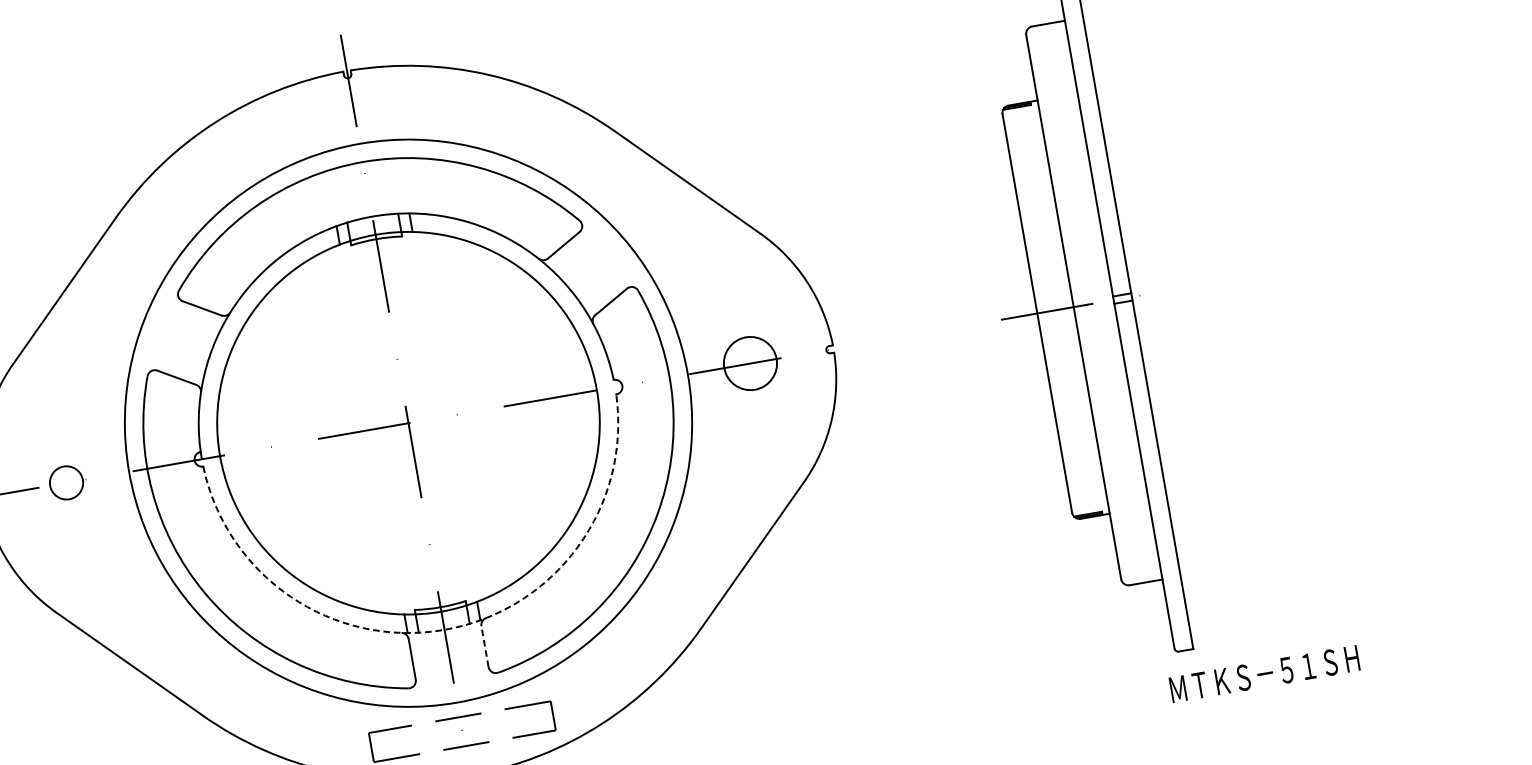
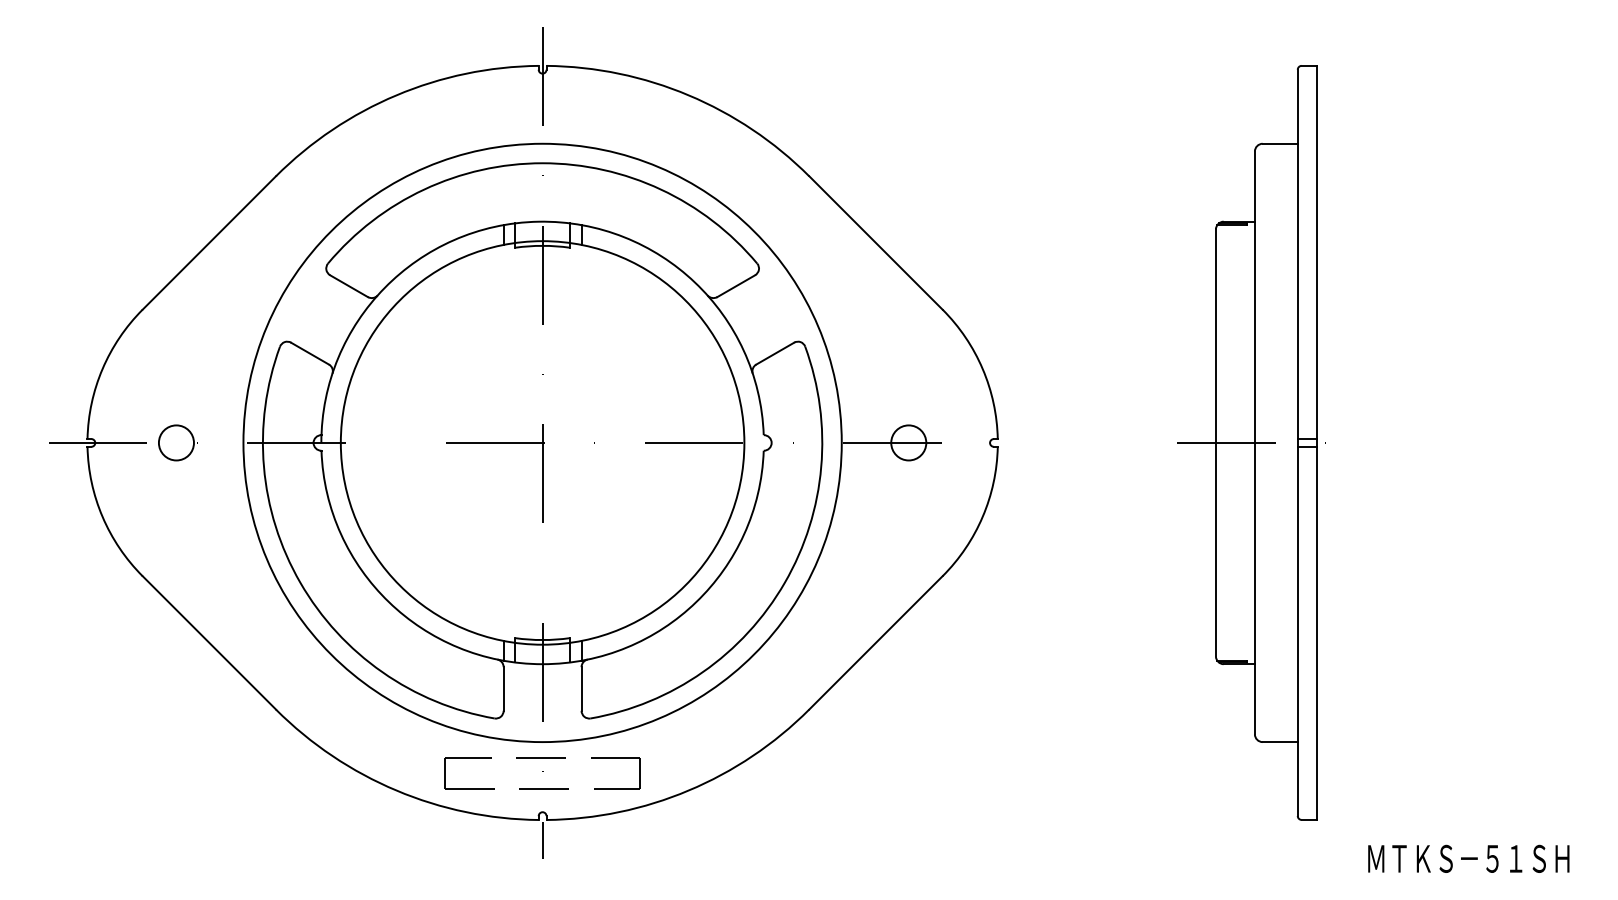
circle: (750, 363) -> (908, 442), size x0.62
arc: (444, 630) -> (542, 664), dashed -> solid
line: (484, 646) -> (581, 688), dashed -> solid
text: (1264, 673) -> (1468, 858), moved

